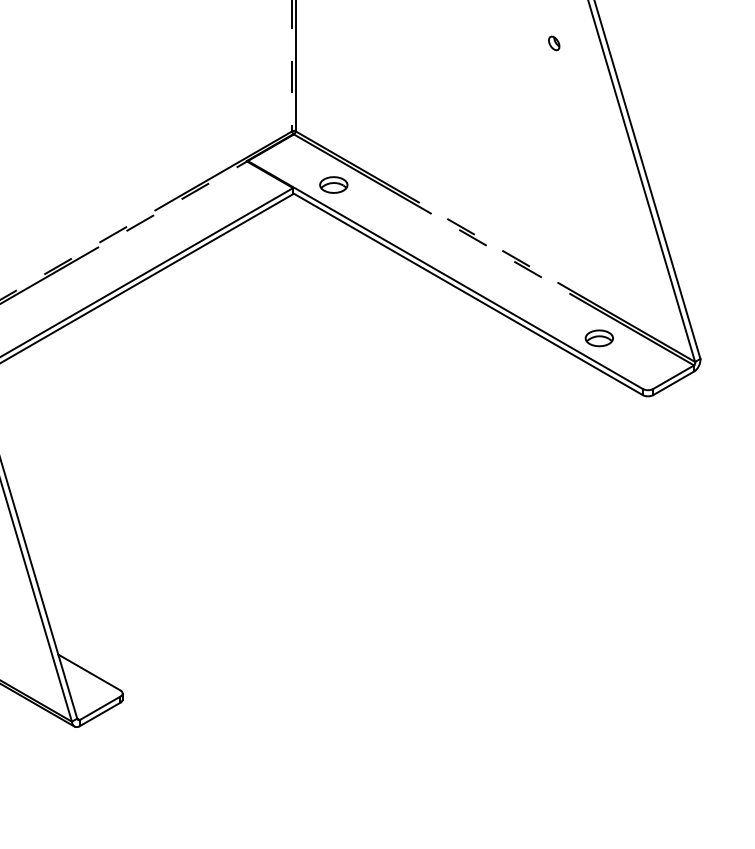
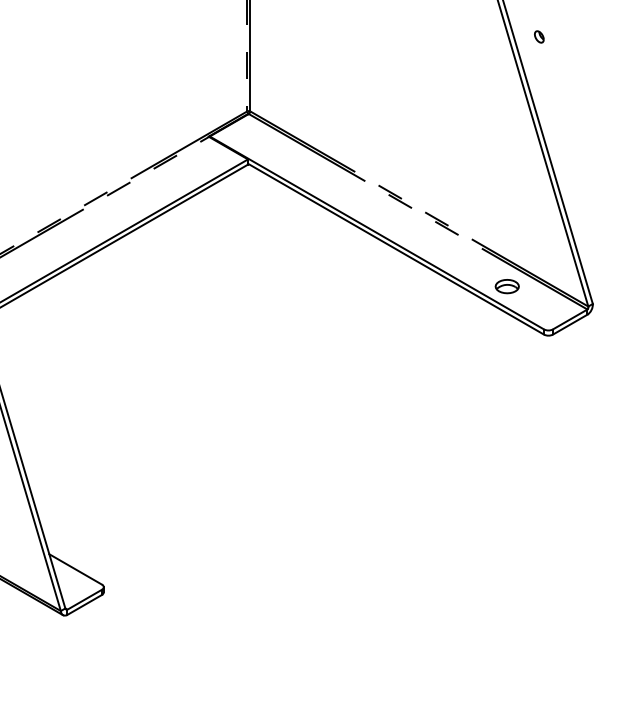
part: (554, 43) -> (539, 37), moved
part: (333, 184) -> (282, 156), removed

